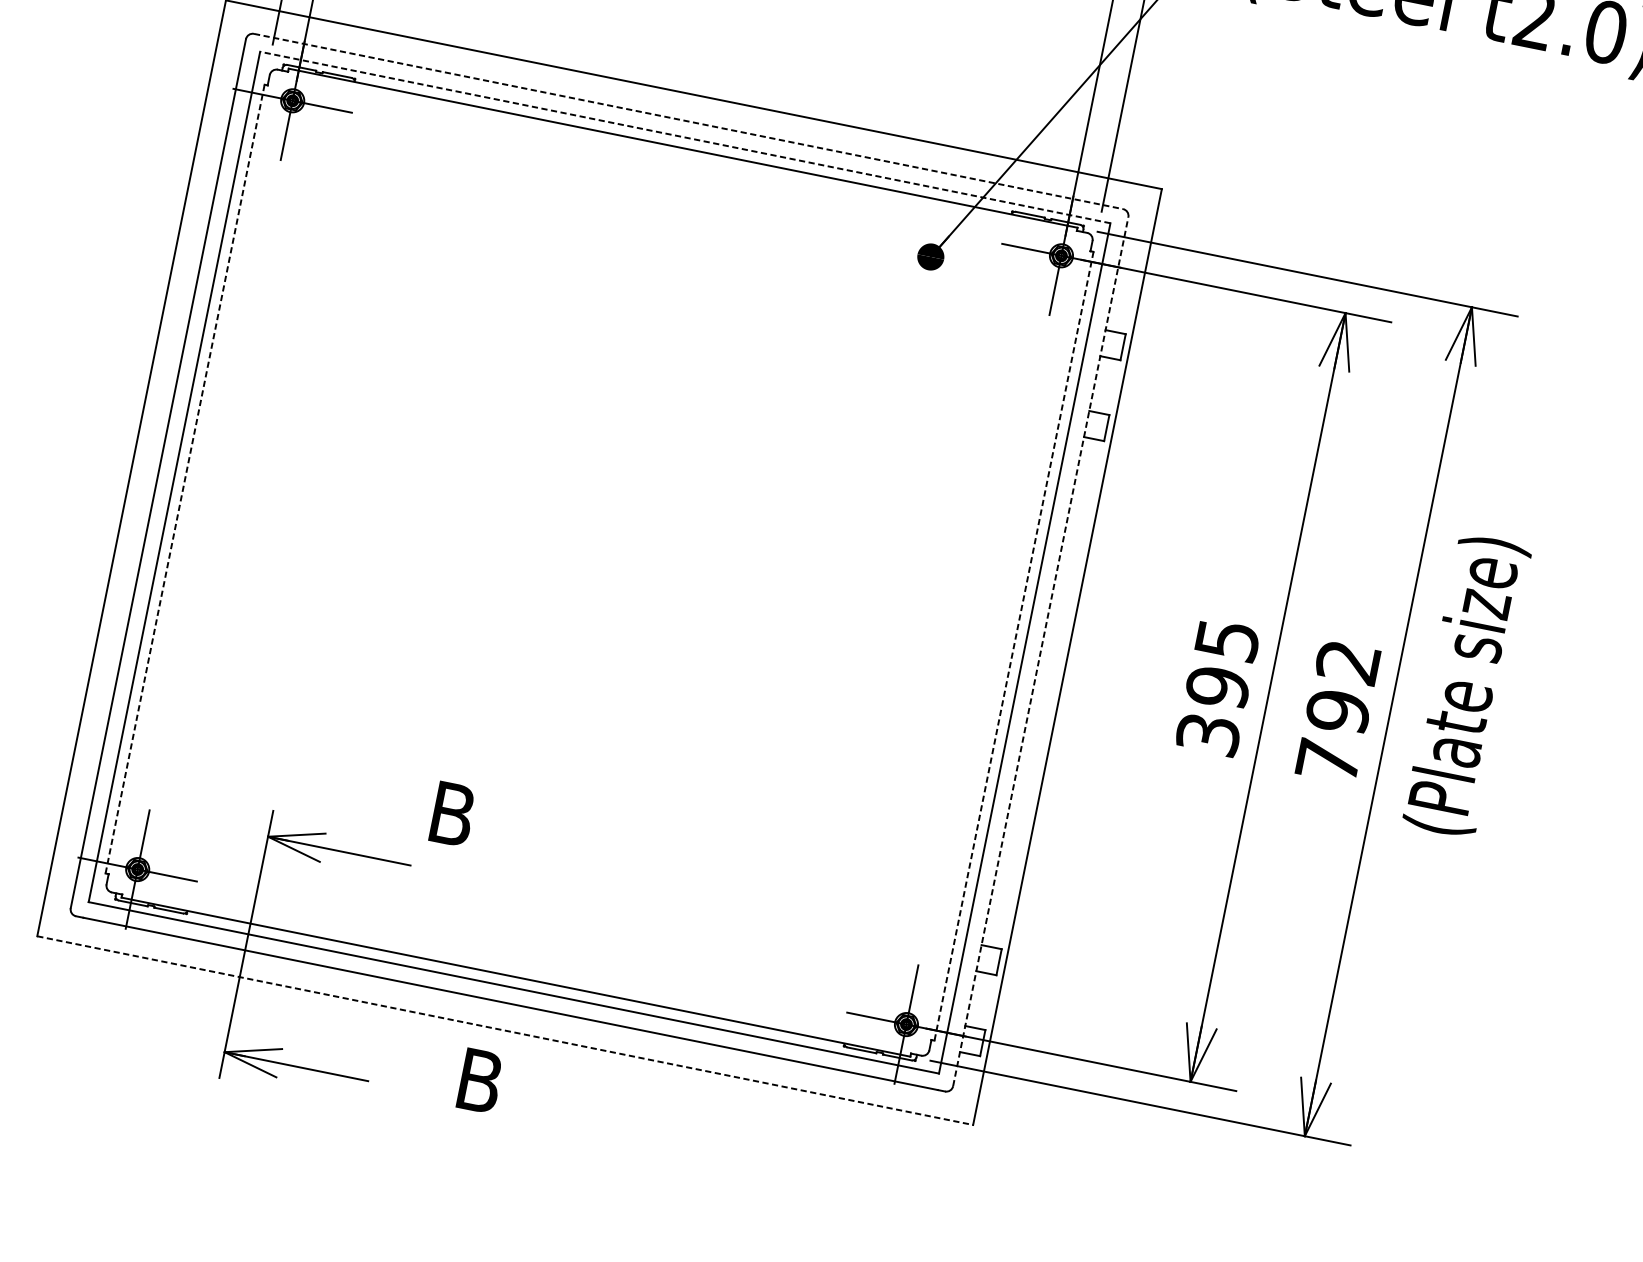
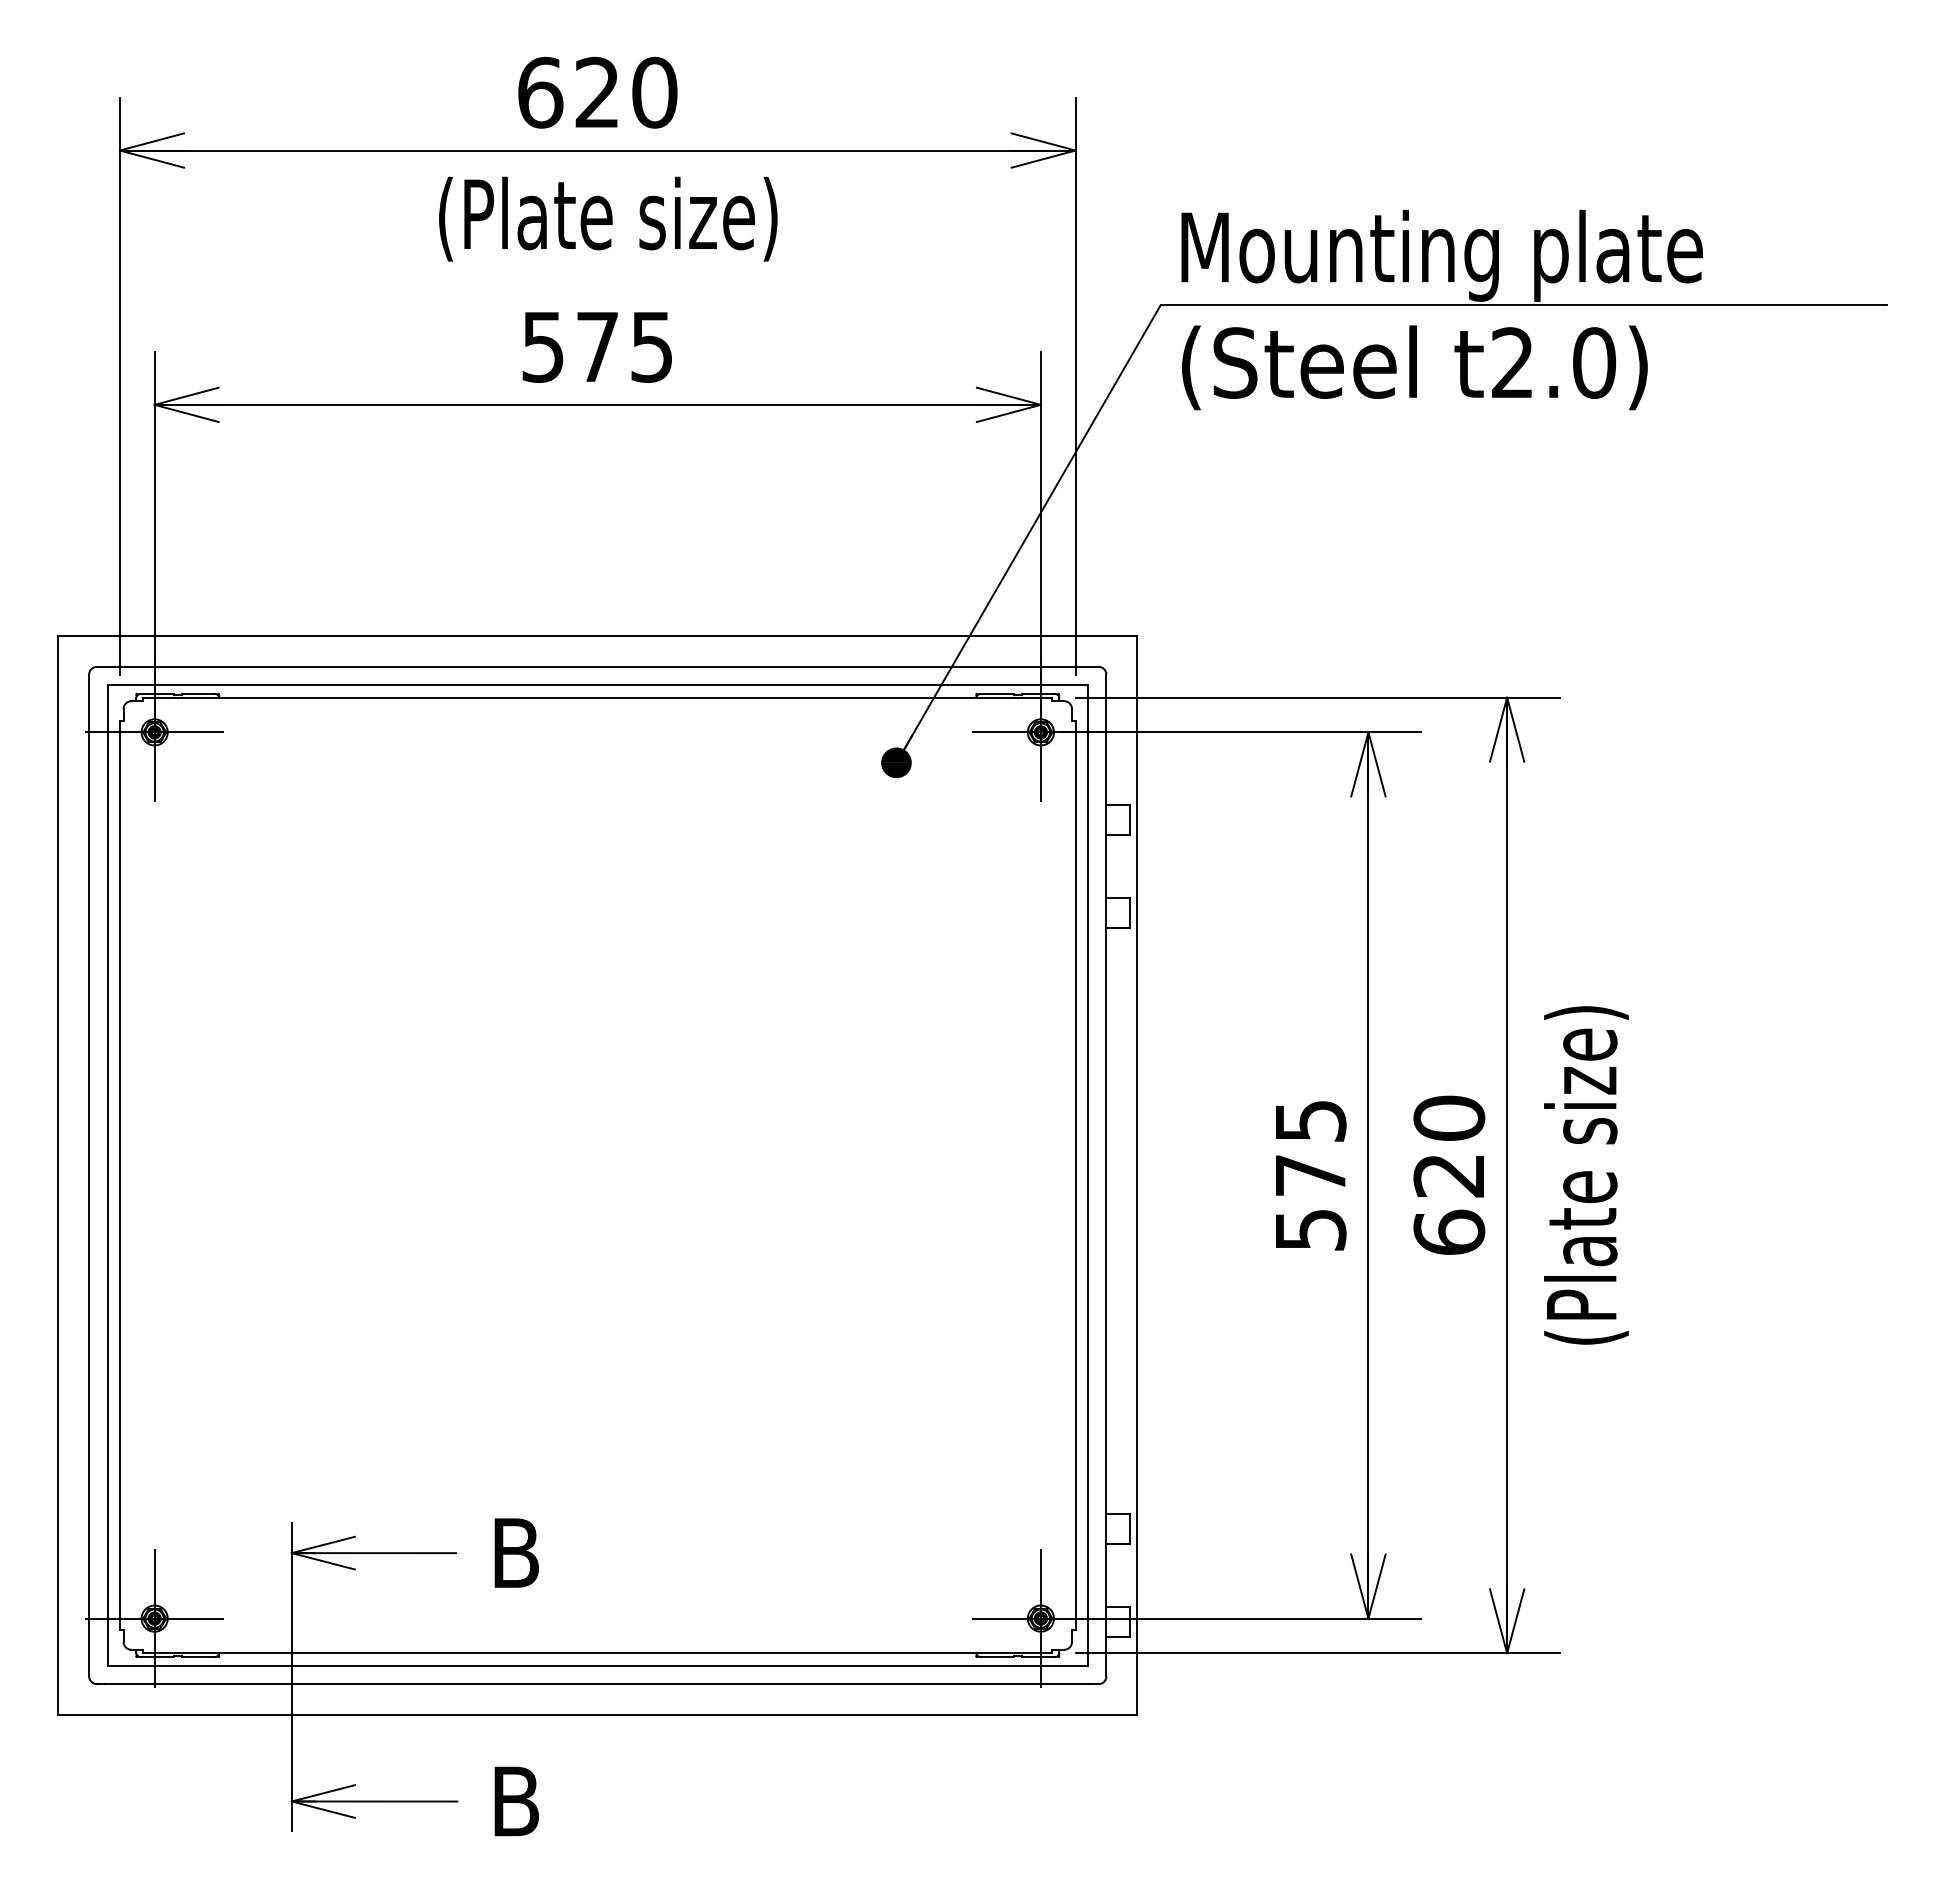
line: (688, 121) -> (597, 666), dashed -> solid
line: (685, 137) -> (597, 685), dashed -> solid
line: (185, 479) -> (120, 1175), dashed -> solid
line: (1013, 646) -> (1075, 1175), dashed -> solid
line: (1040, 651) -> (1106, 1175), dashed -> solid
text: (1467, 686) -> (1586, 1175), moved
text: (1213, 710) -> (1310, 1202), 395 -> 575
text: (1338, 710) -> (1449, 1174), 792 -> 620
text: (452, 813) -> (516, 1552), moved
line: (505, 1030) -> (598, 1714), dashed -> solid
text: (480, 1081) -> (516, 1801), moved

